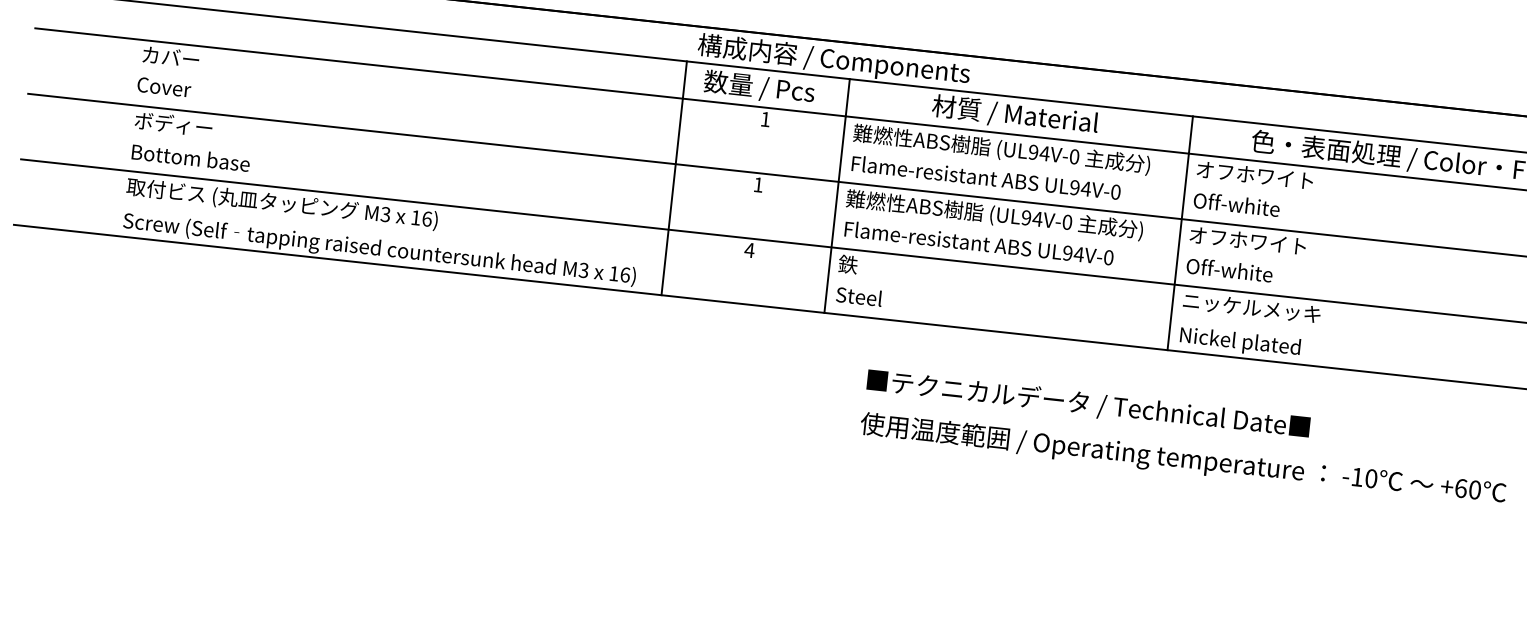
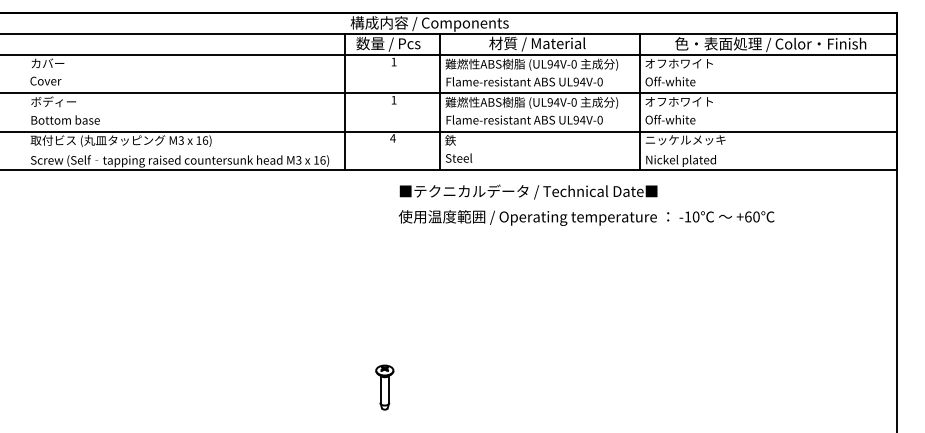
text: (1185, 436) -> (586, 204), moved

